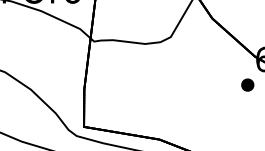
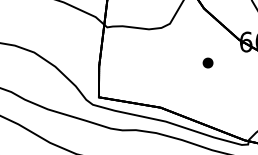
part: (247, 84) -> (207, 62), moved

